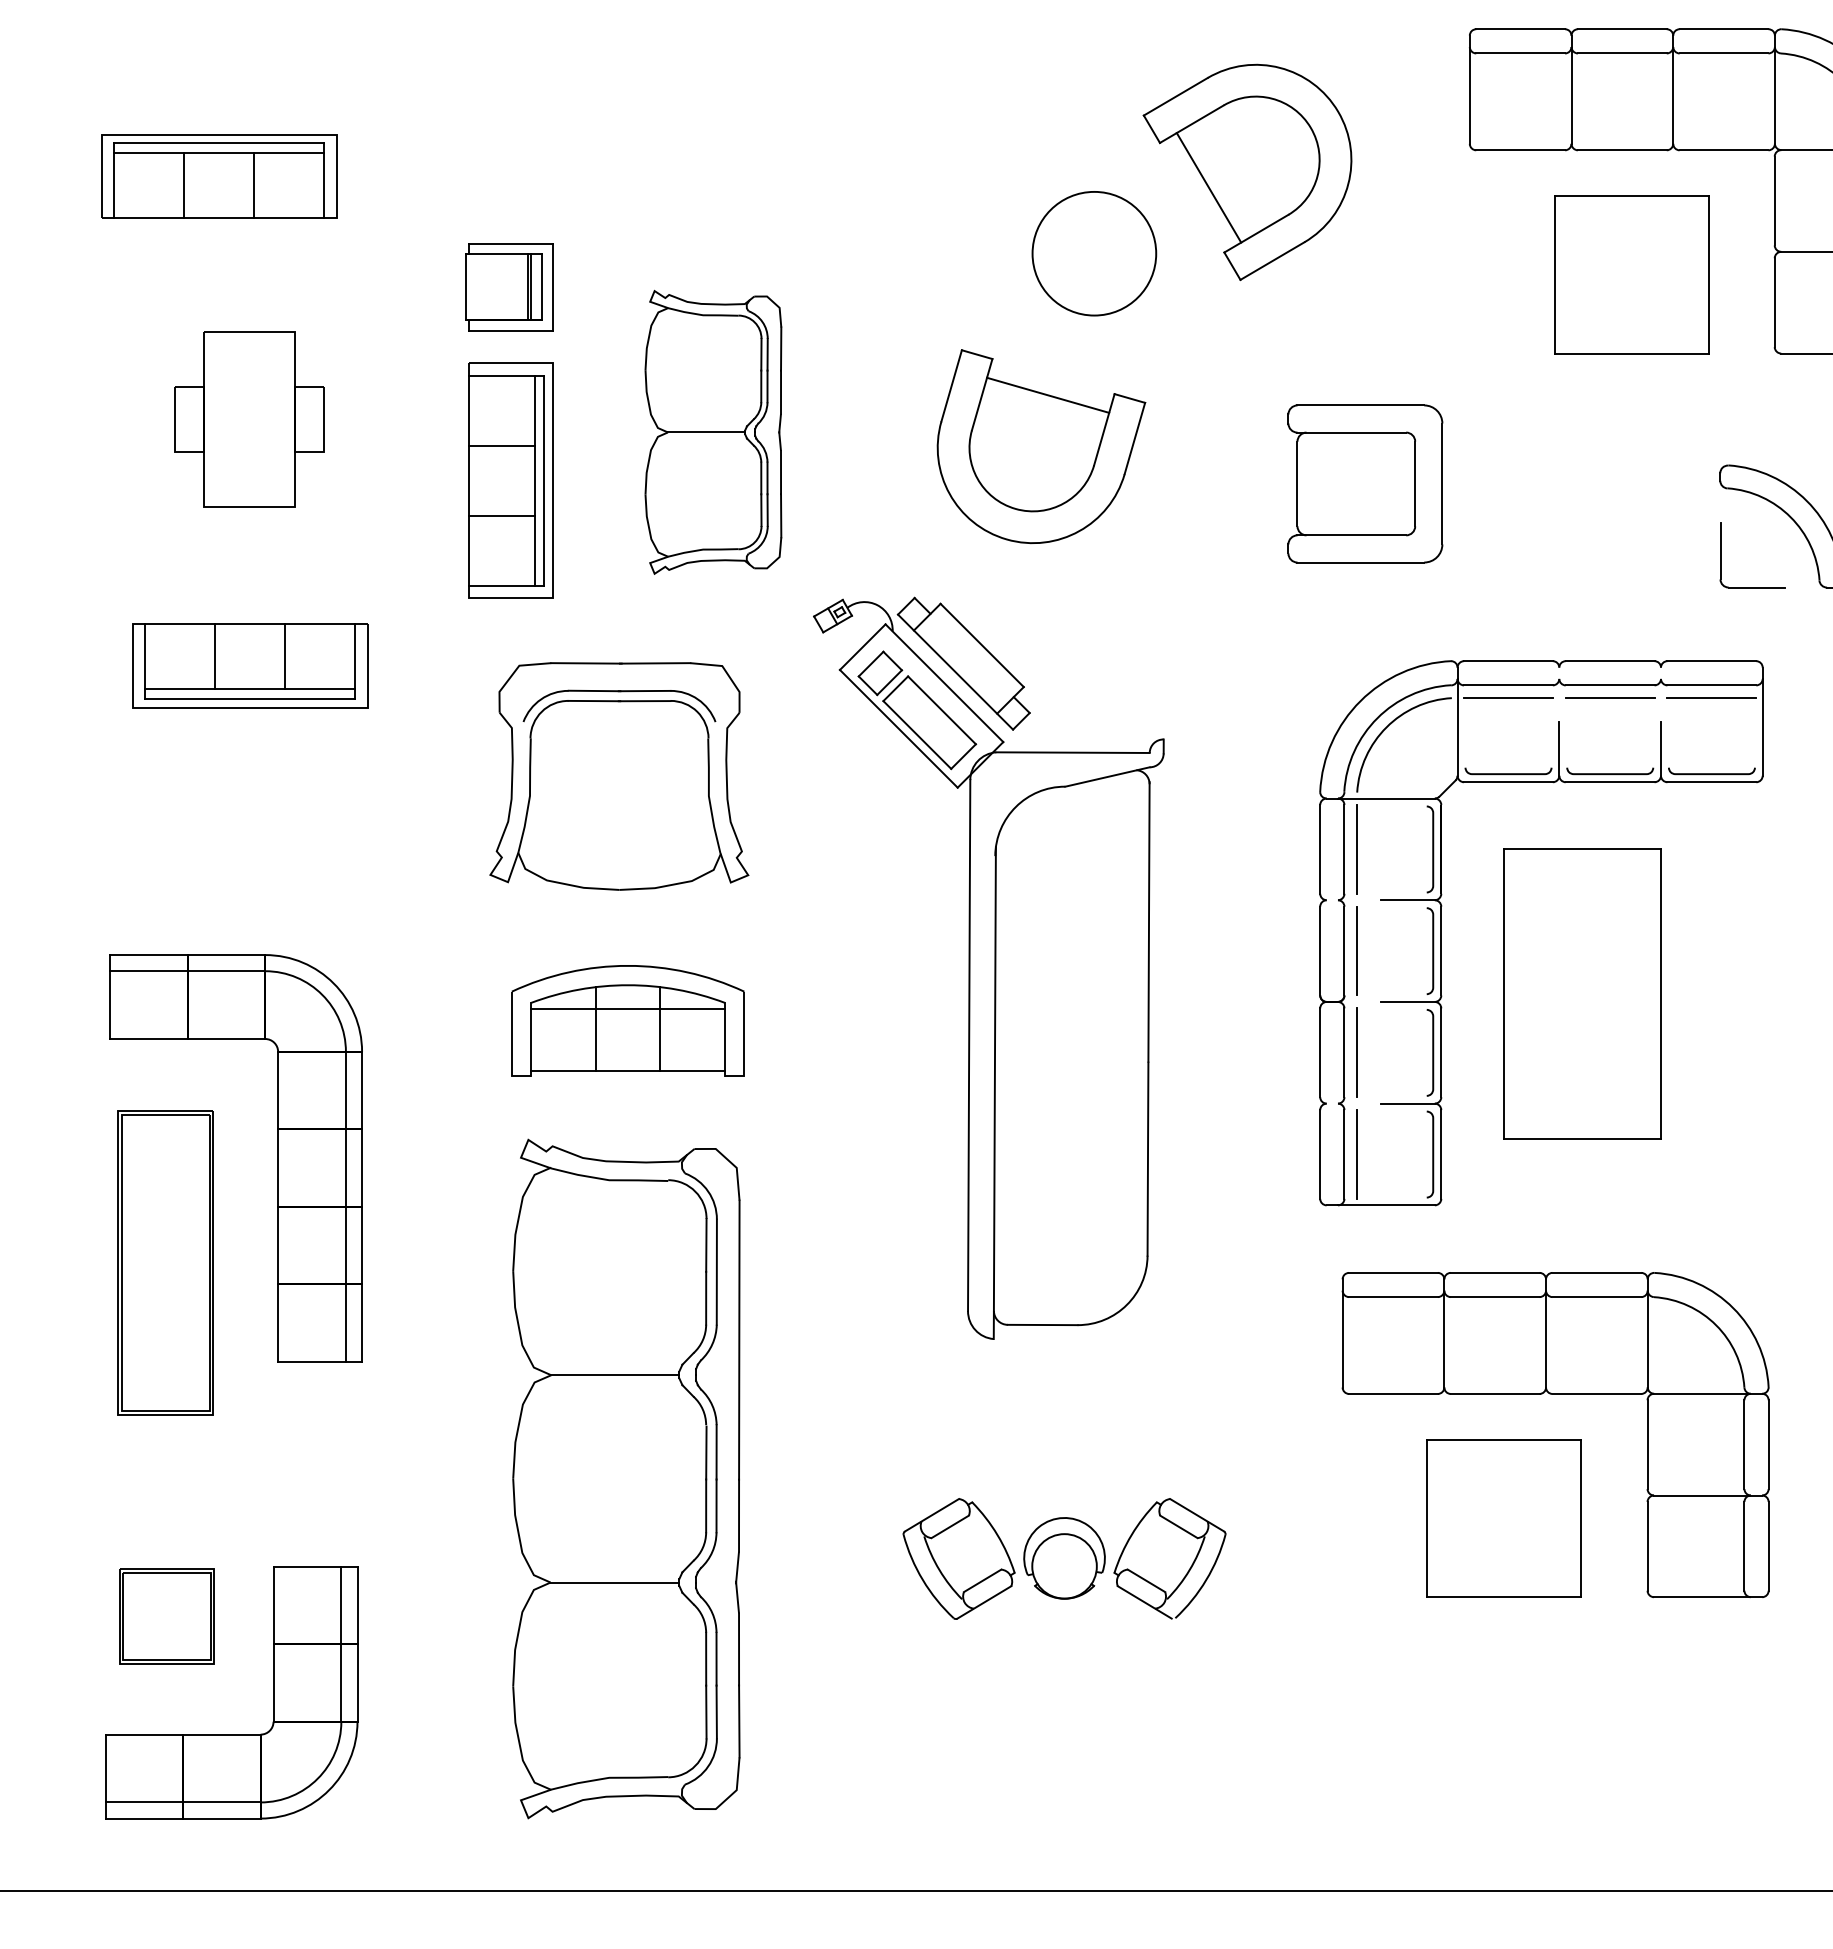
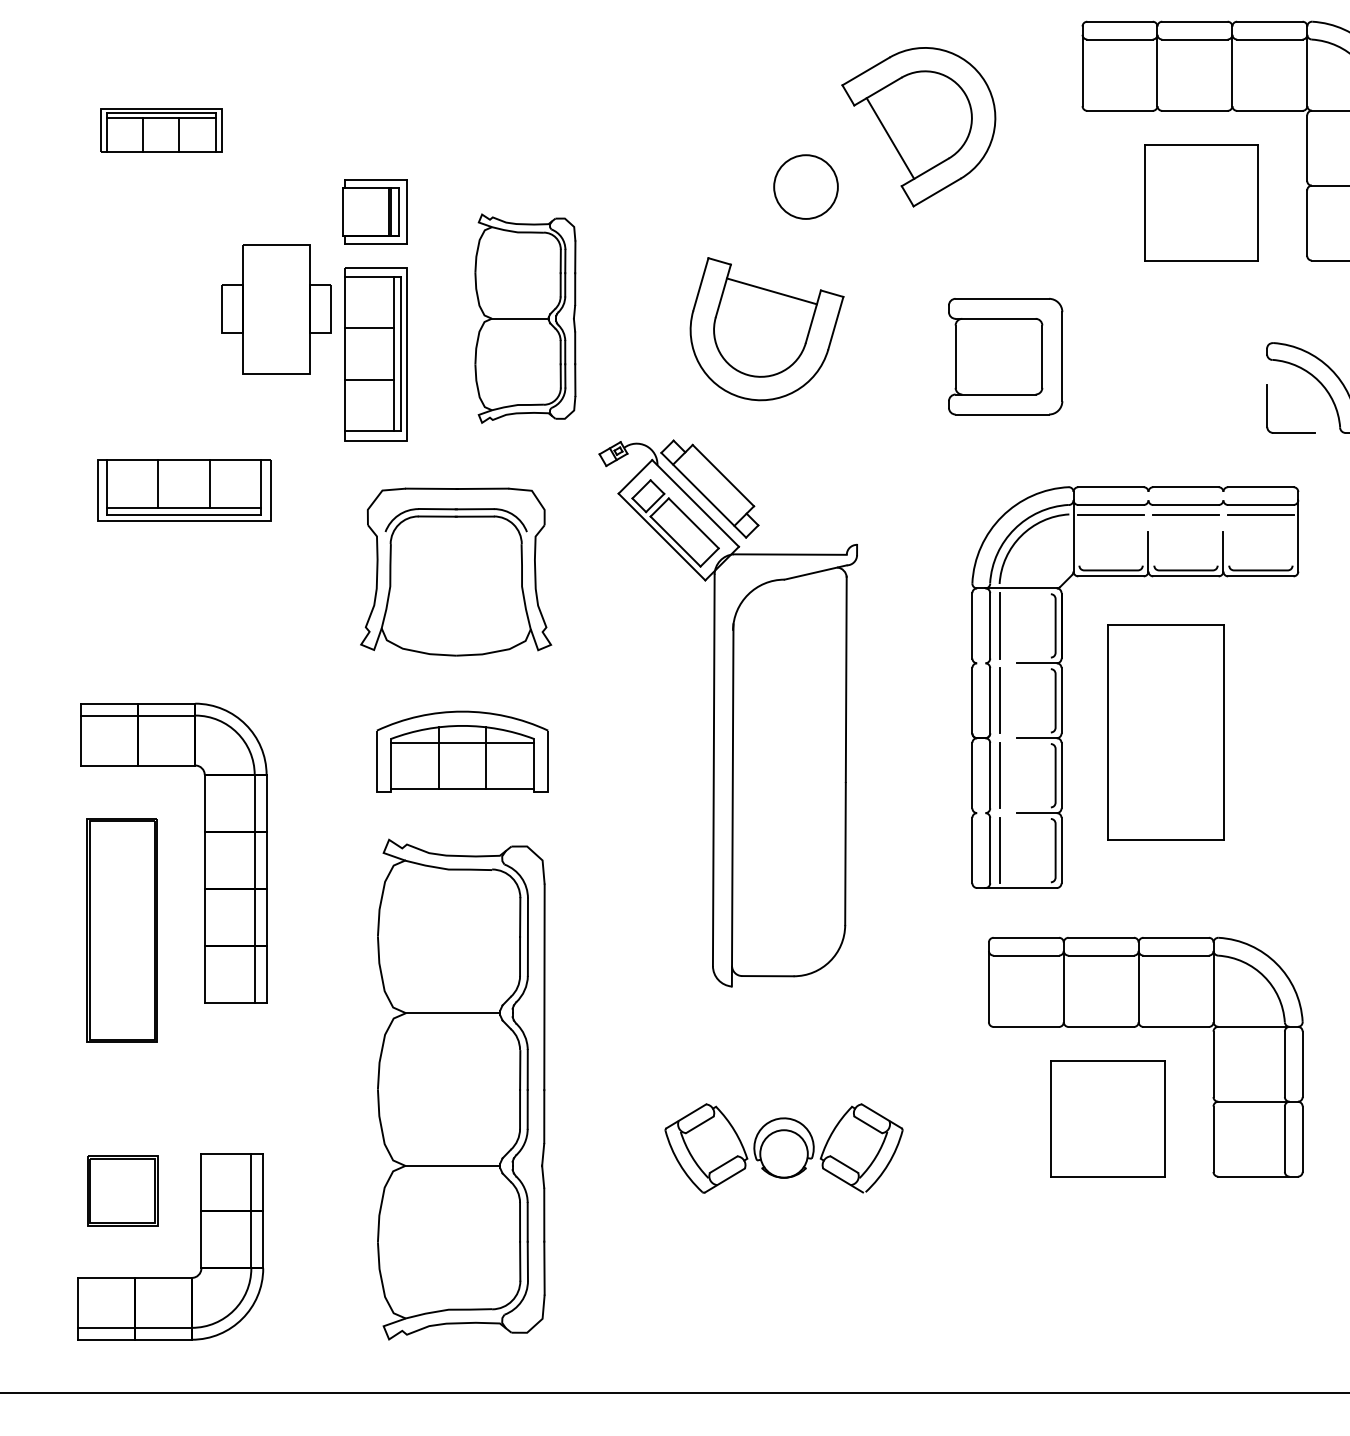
part: (219, 176) -> (161, 130), size x0.7
circle: (1094, 253) -> (806, 186), size x0.7
part: (249, 419) -> (276, 309), moved

